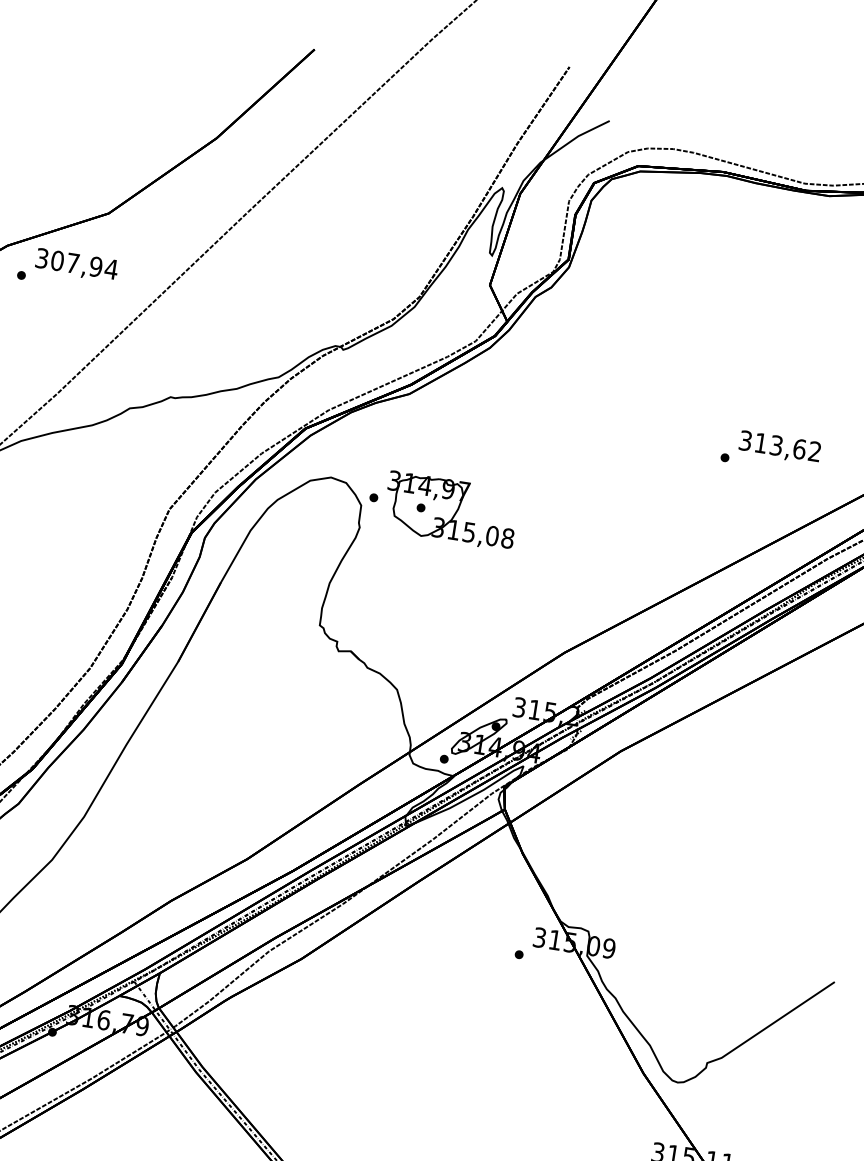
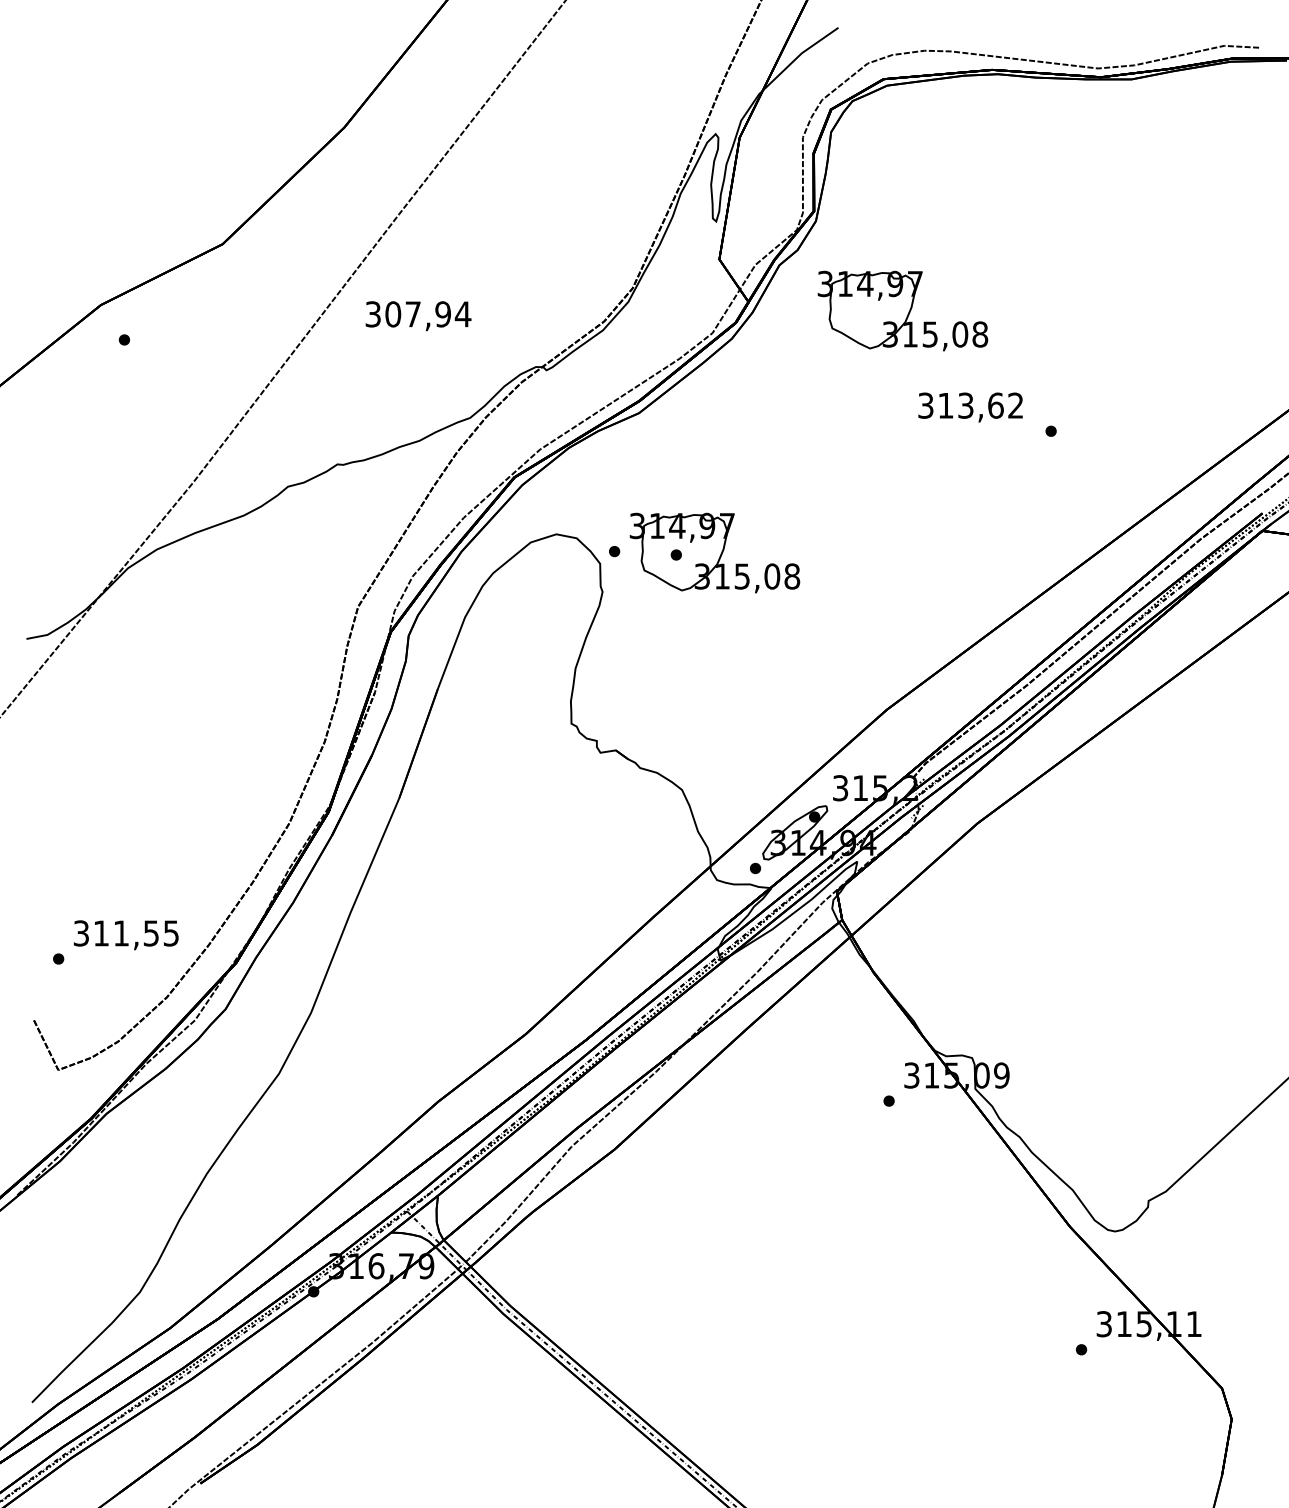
text: (76, 265) -> (418, 316), moved
part: (624, 346) -> (902, 310), added
text: (779, 447) -> (970, 407), moved

